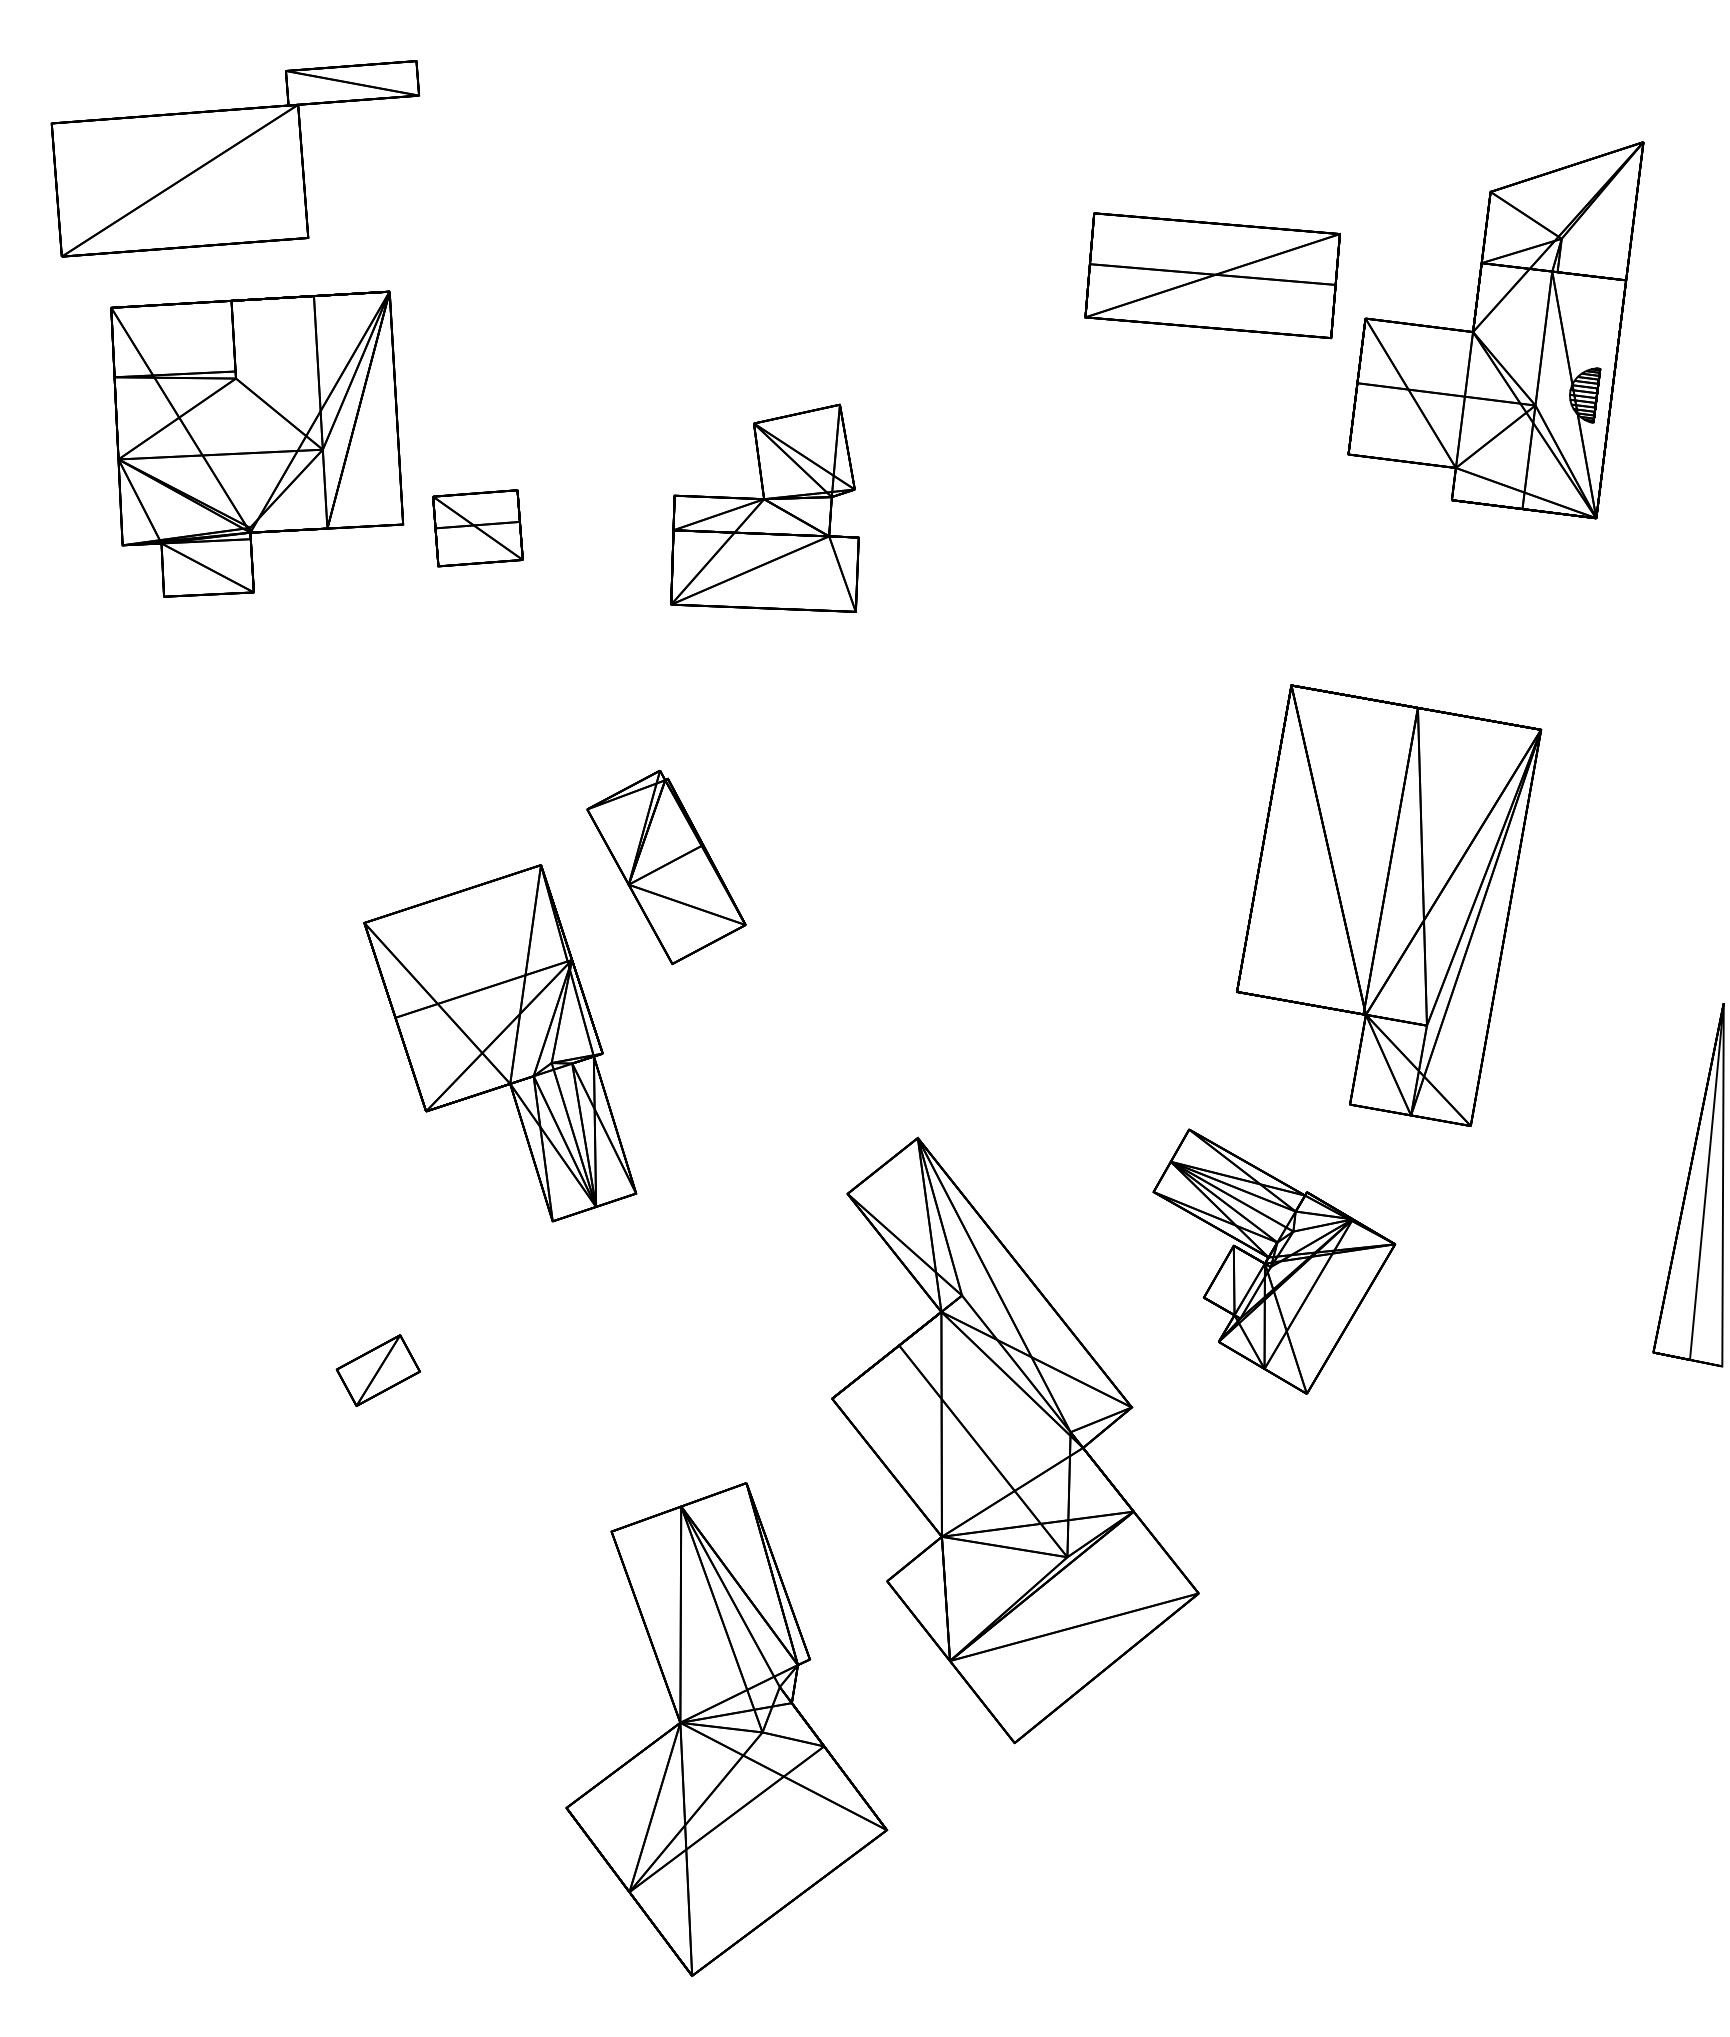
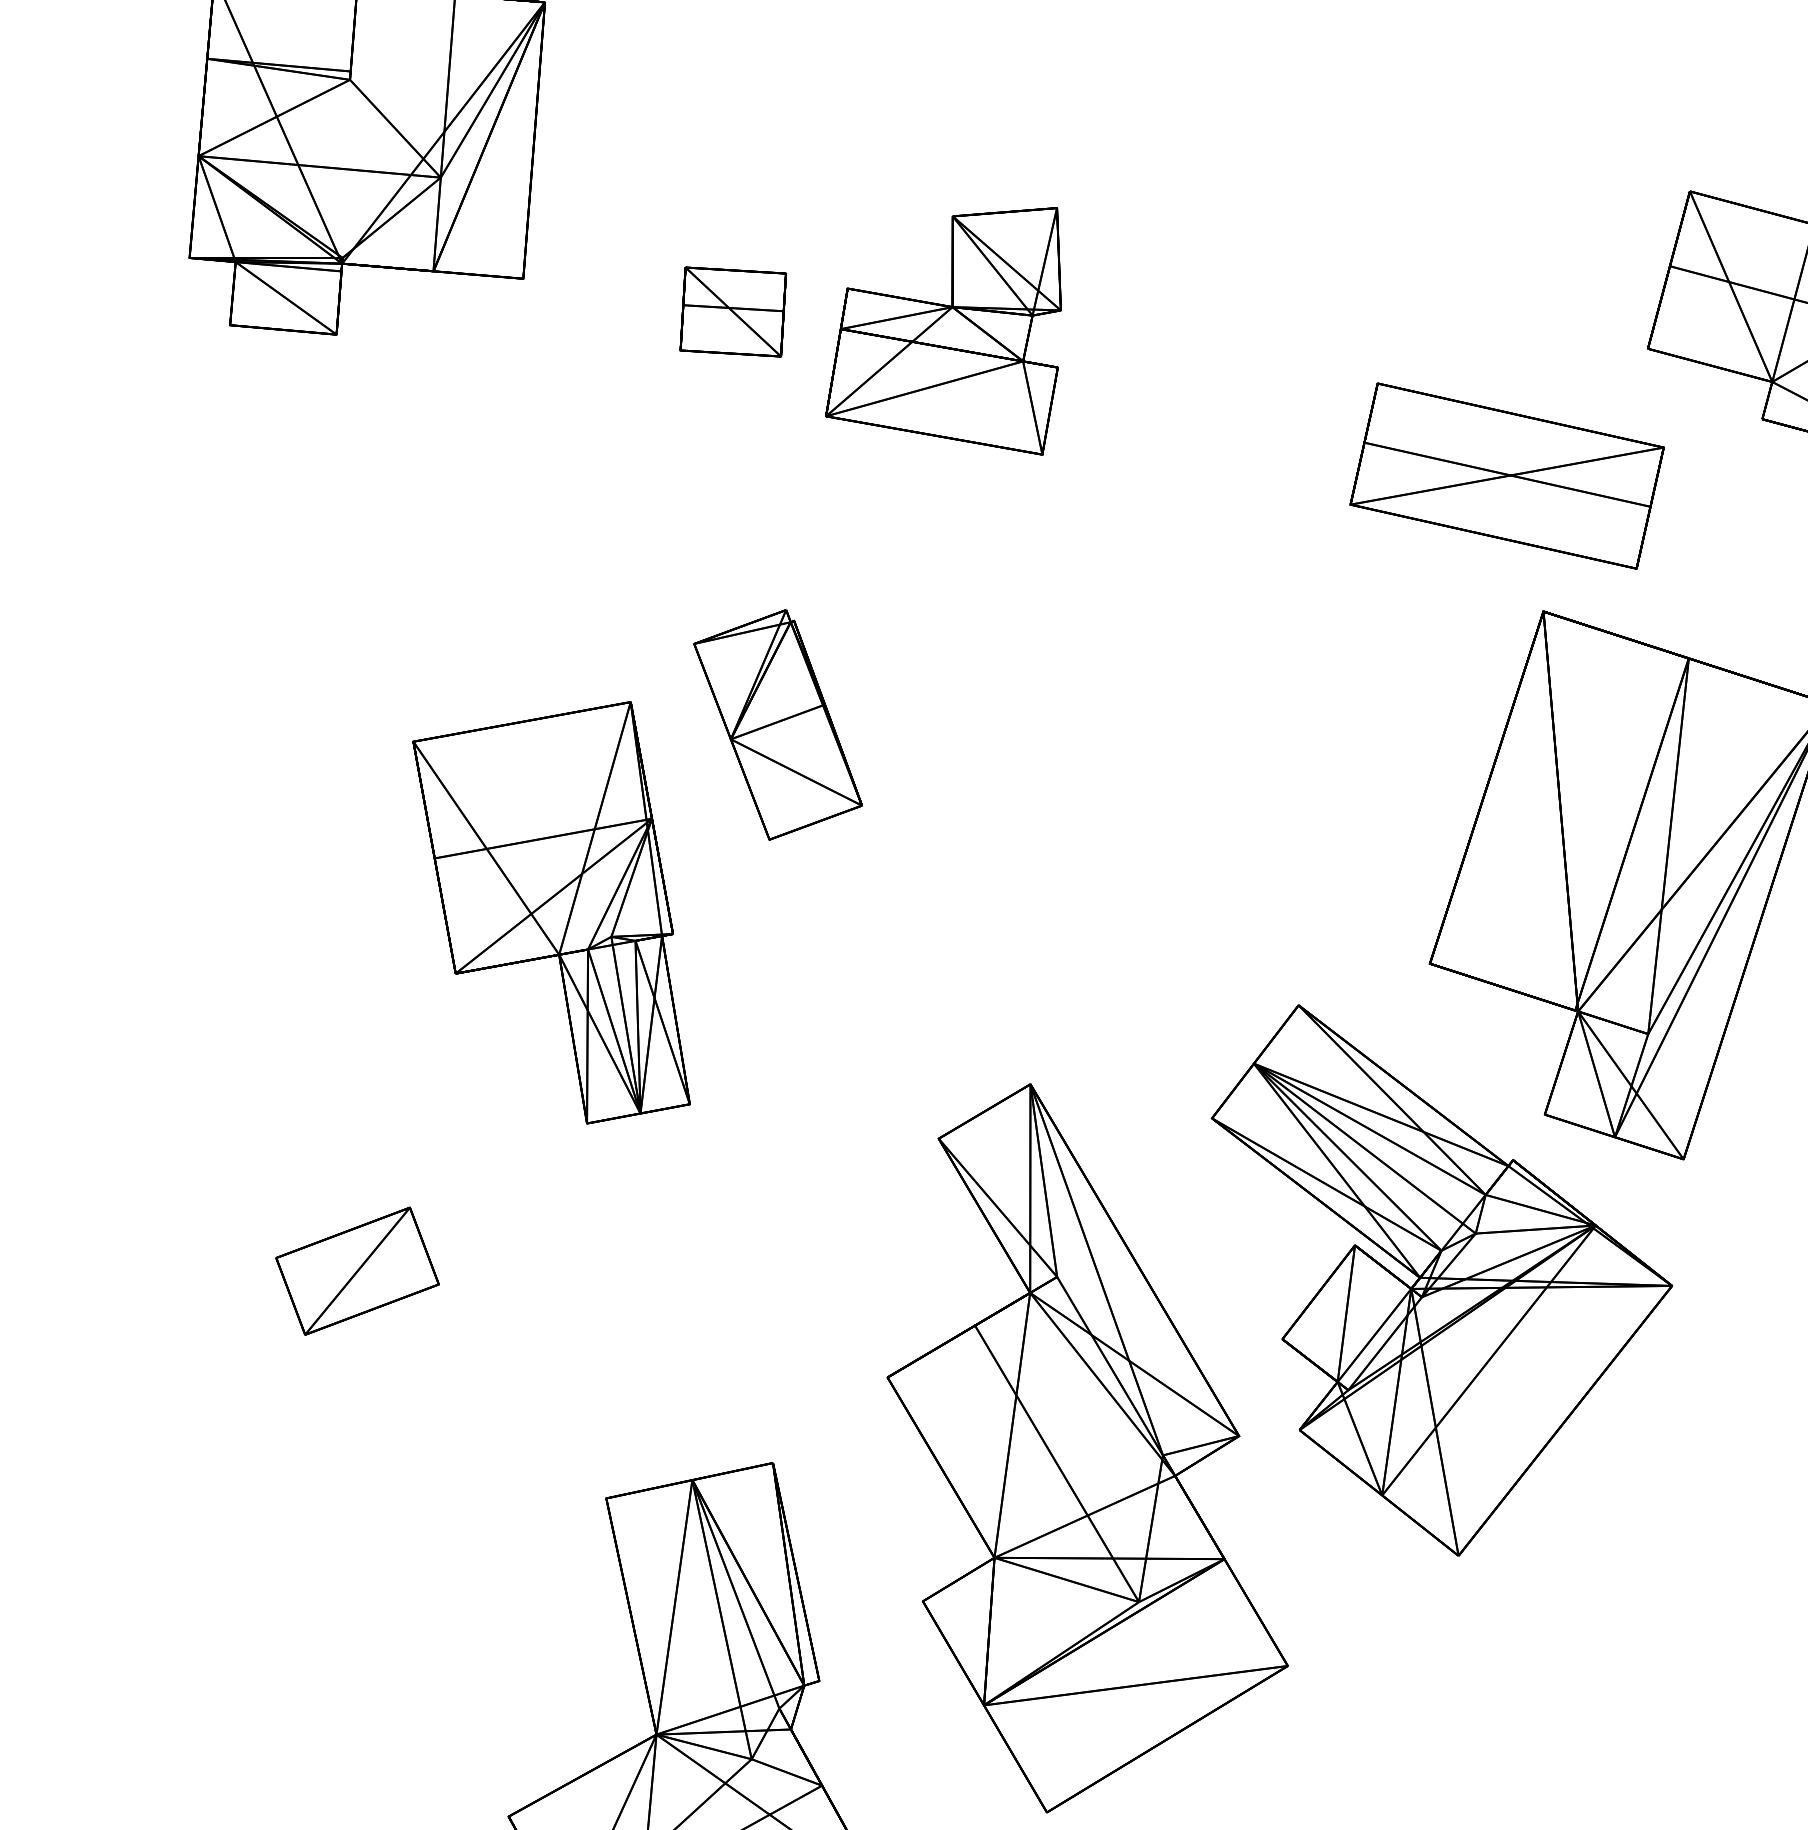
part: (1212, 275) -> (1506, 475), moved
part: (477, 528) -> (732, 312), moved
part: (1274, 1261) -> (1430, 1287), size x1.67
part: (378, 1370) -> (357, 1271), size x1.67

